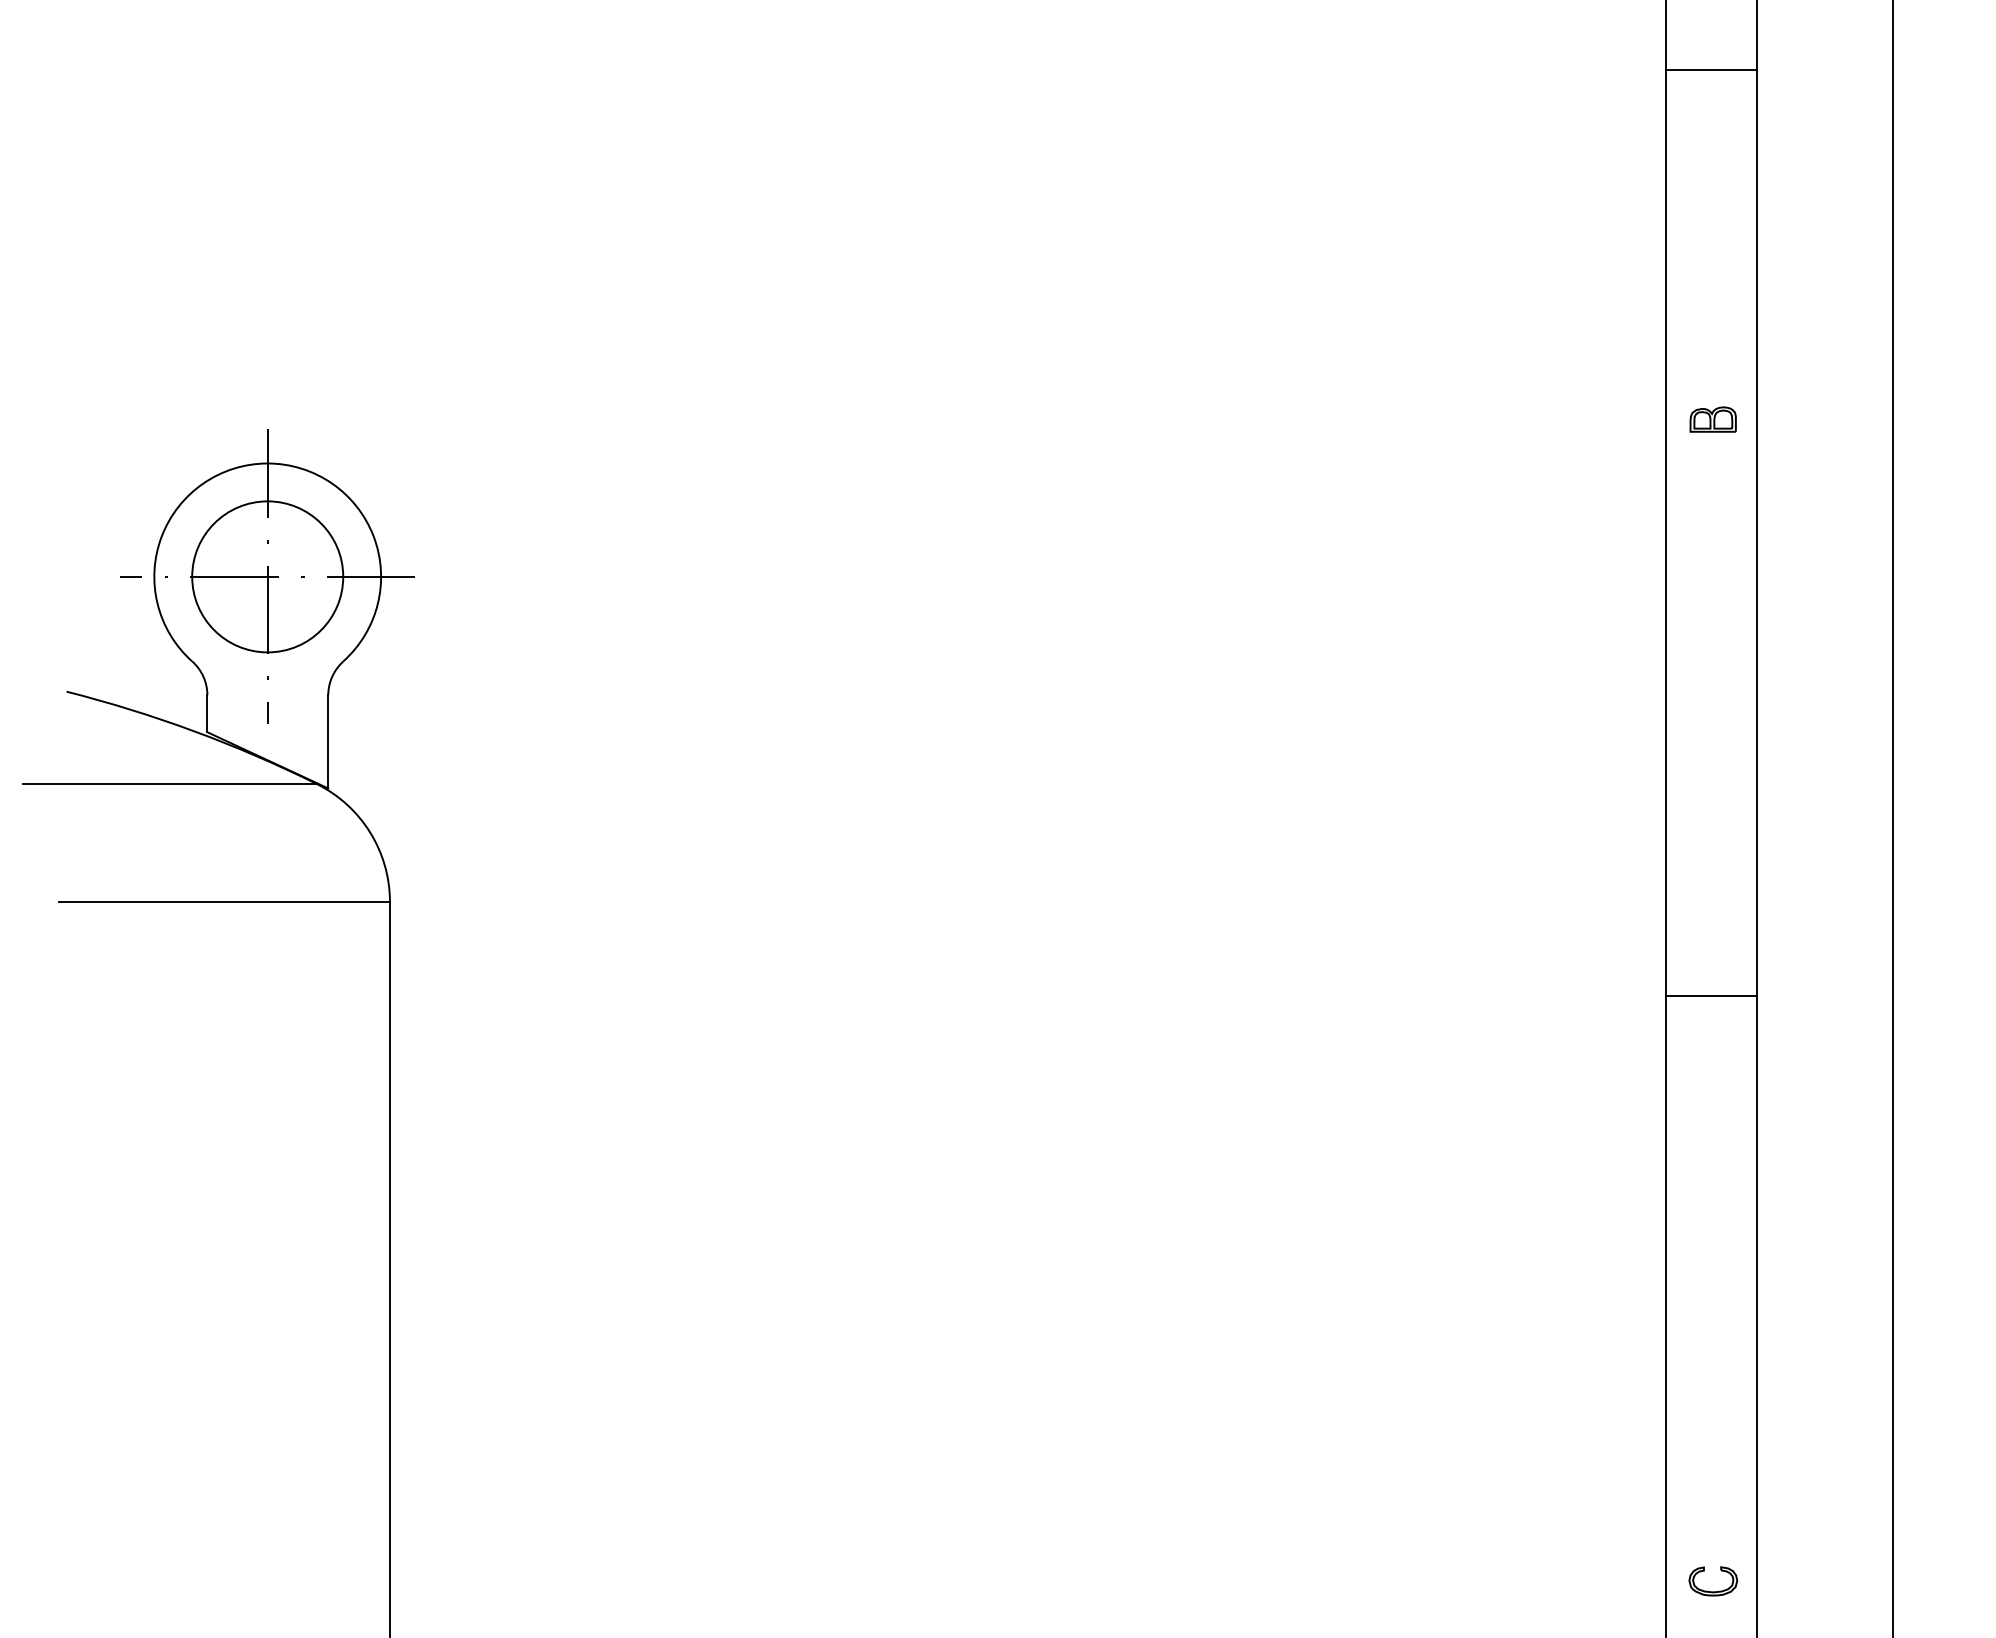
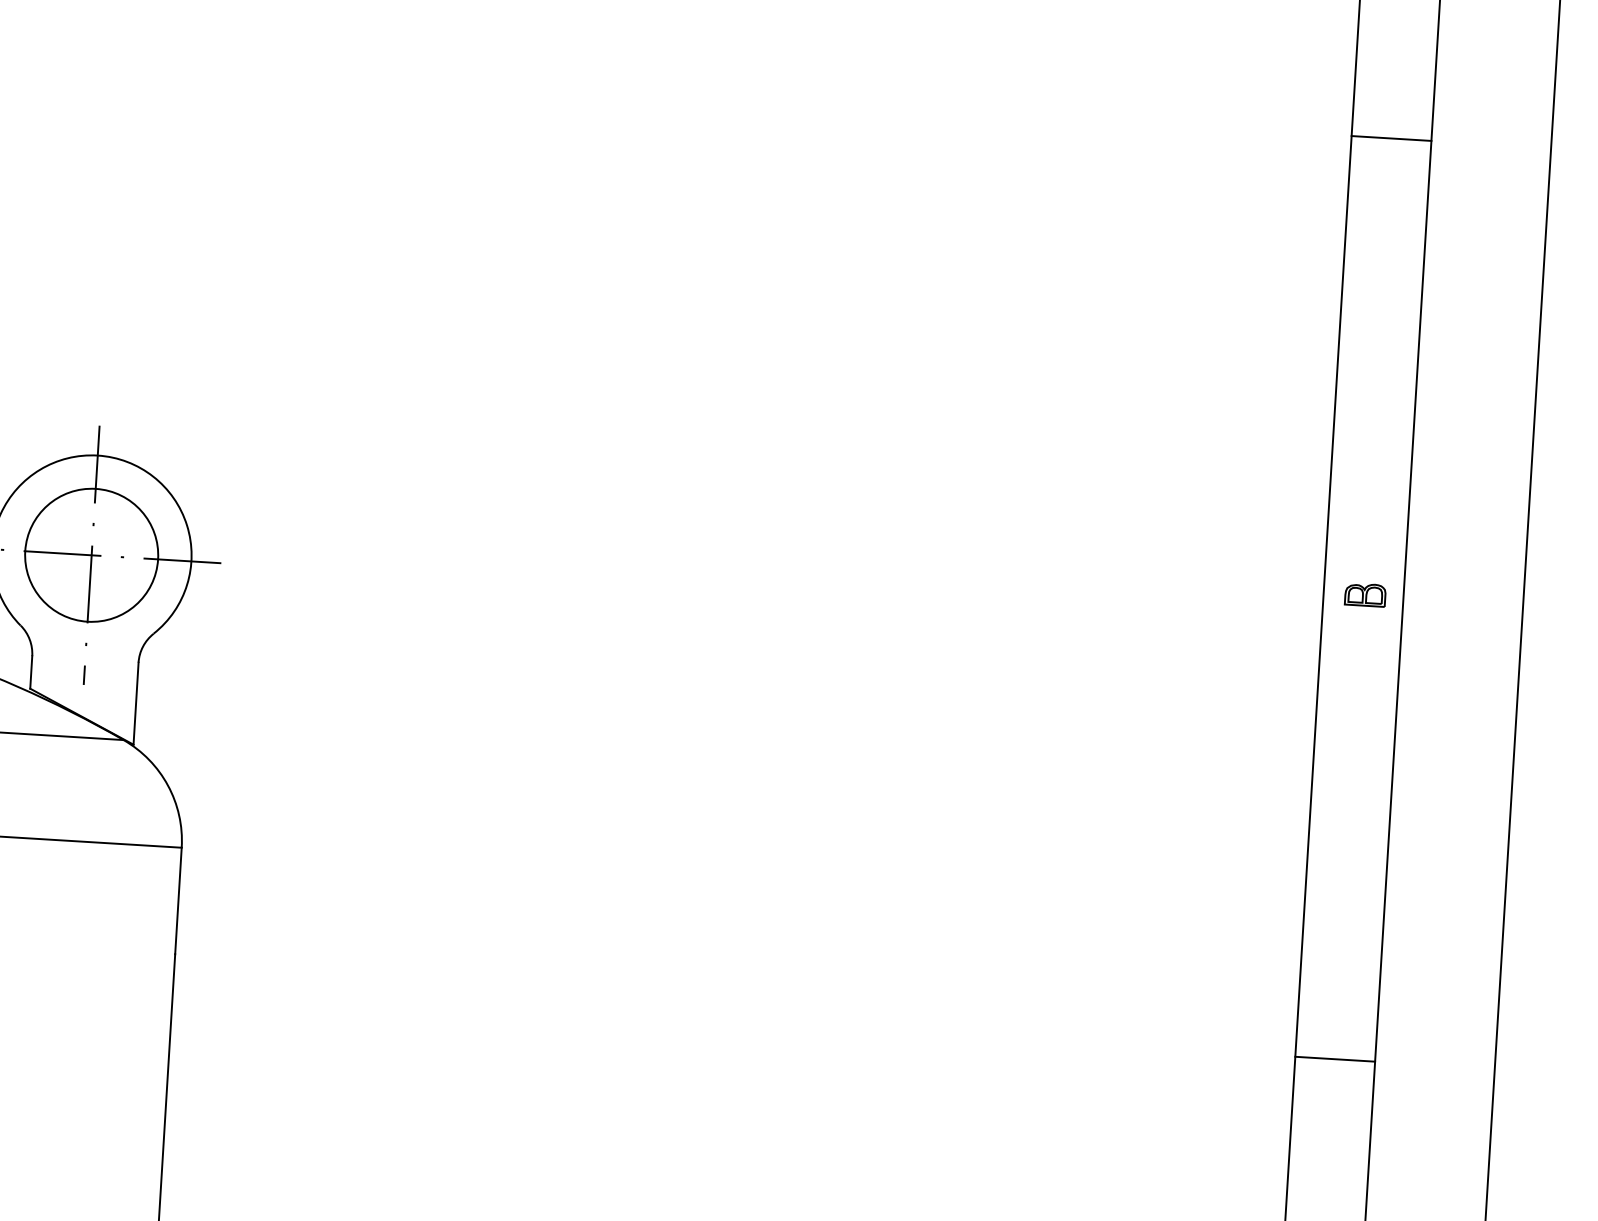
line: (1710, 69) -> (1390, 138), moved
part: (1712, 419) -> (1364, 594), moved
line: (1710, 995) -> (1334, 1059), moved

